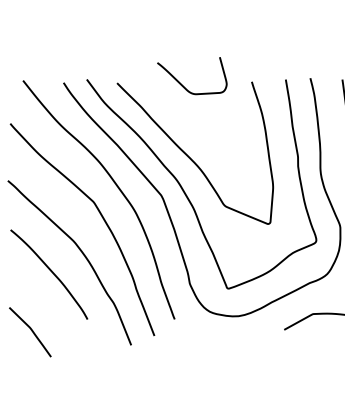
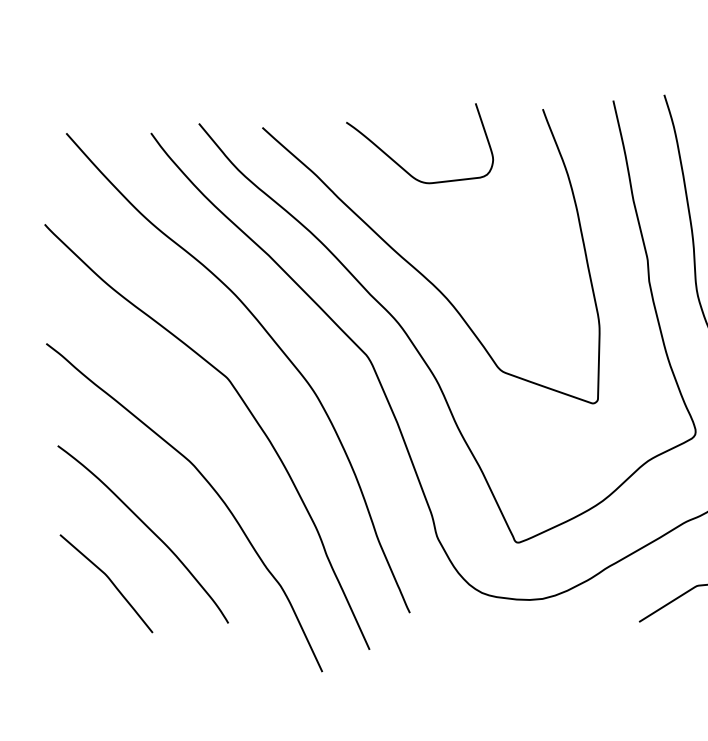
curve: (183, 85) -> (403, 166), moved
curve: (31, 331) -> (108, 581), moved

